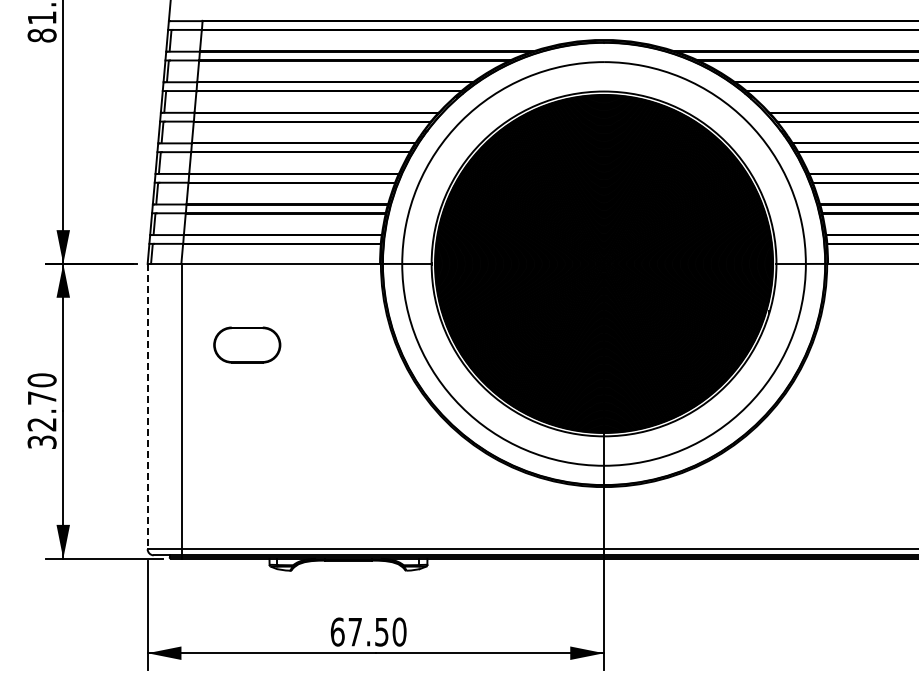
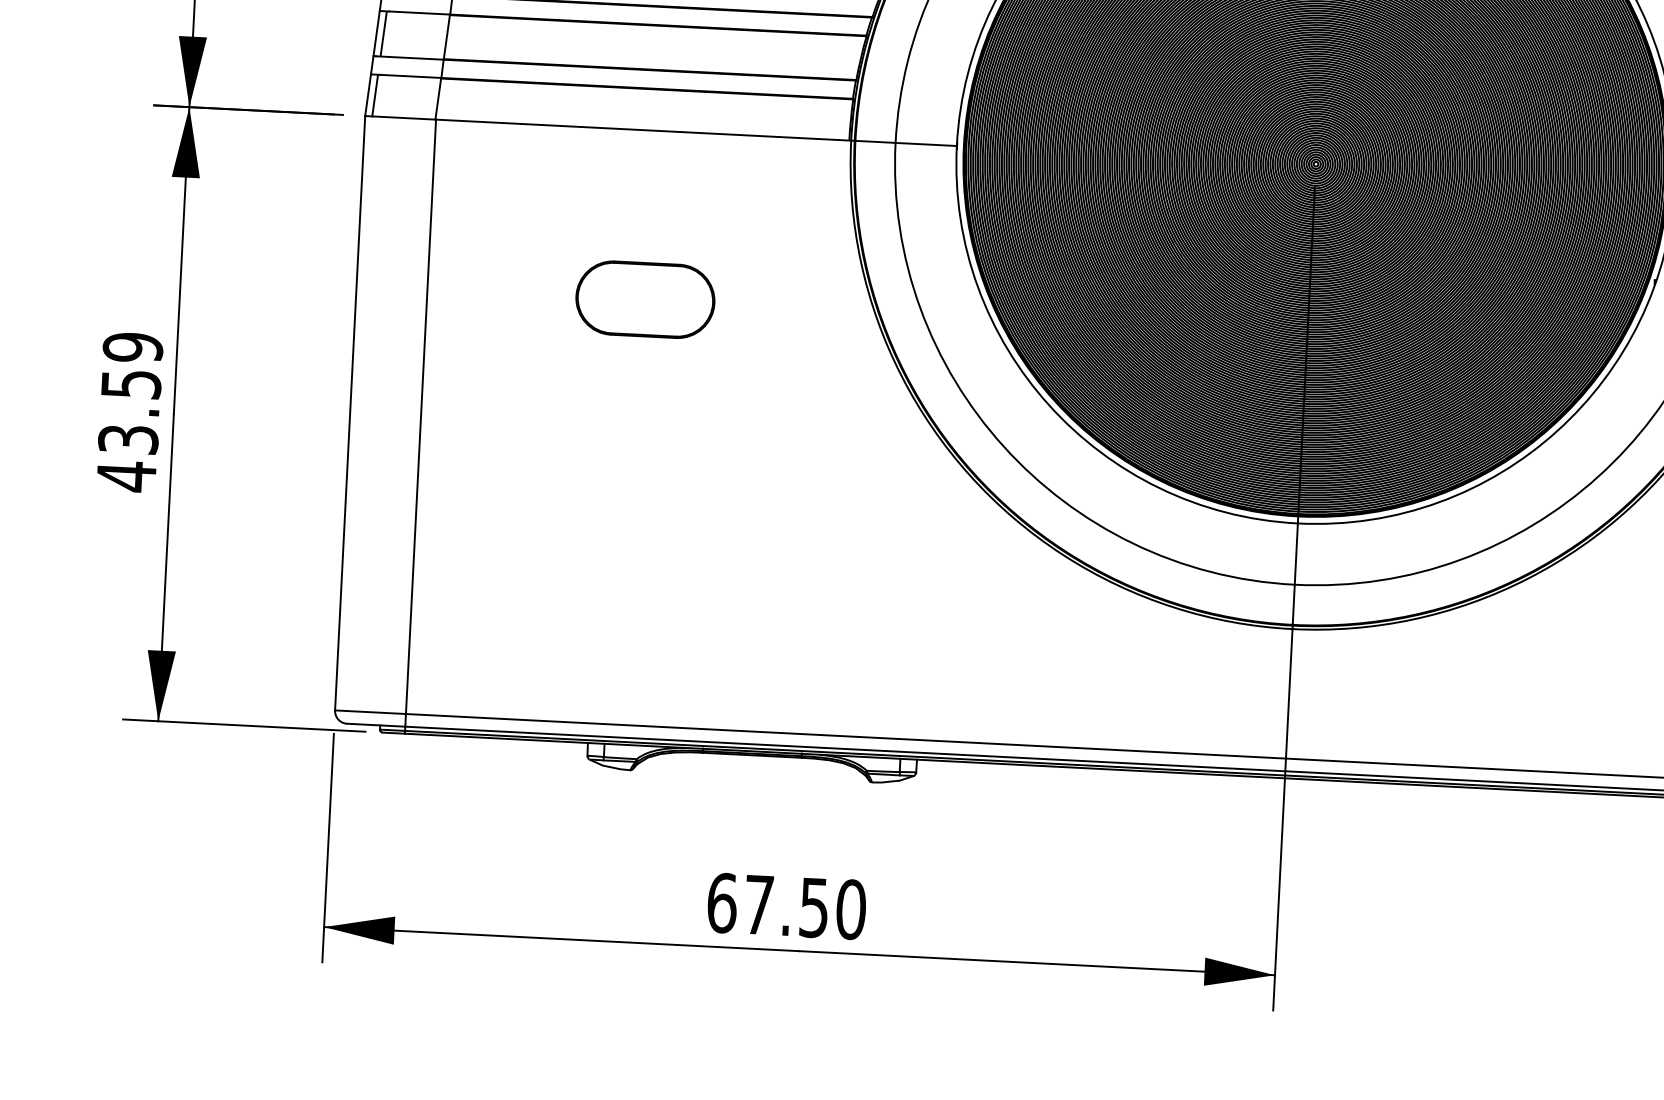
part: (247, 344) -> (645, 298), moved
line: (147, 406) -> (349, 413), dashed -> solid
text: (41, 411) -> (128, 412), 32.70 -> 43.59

